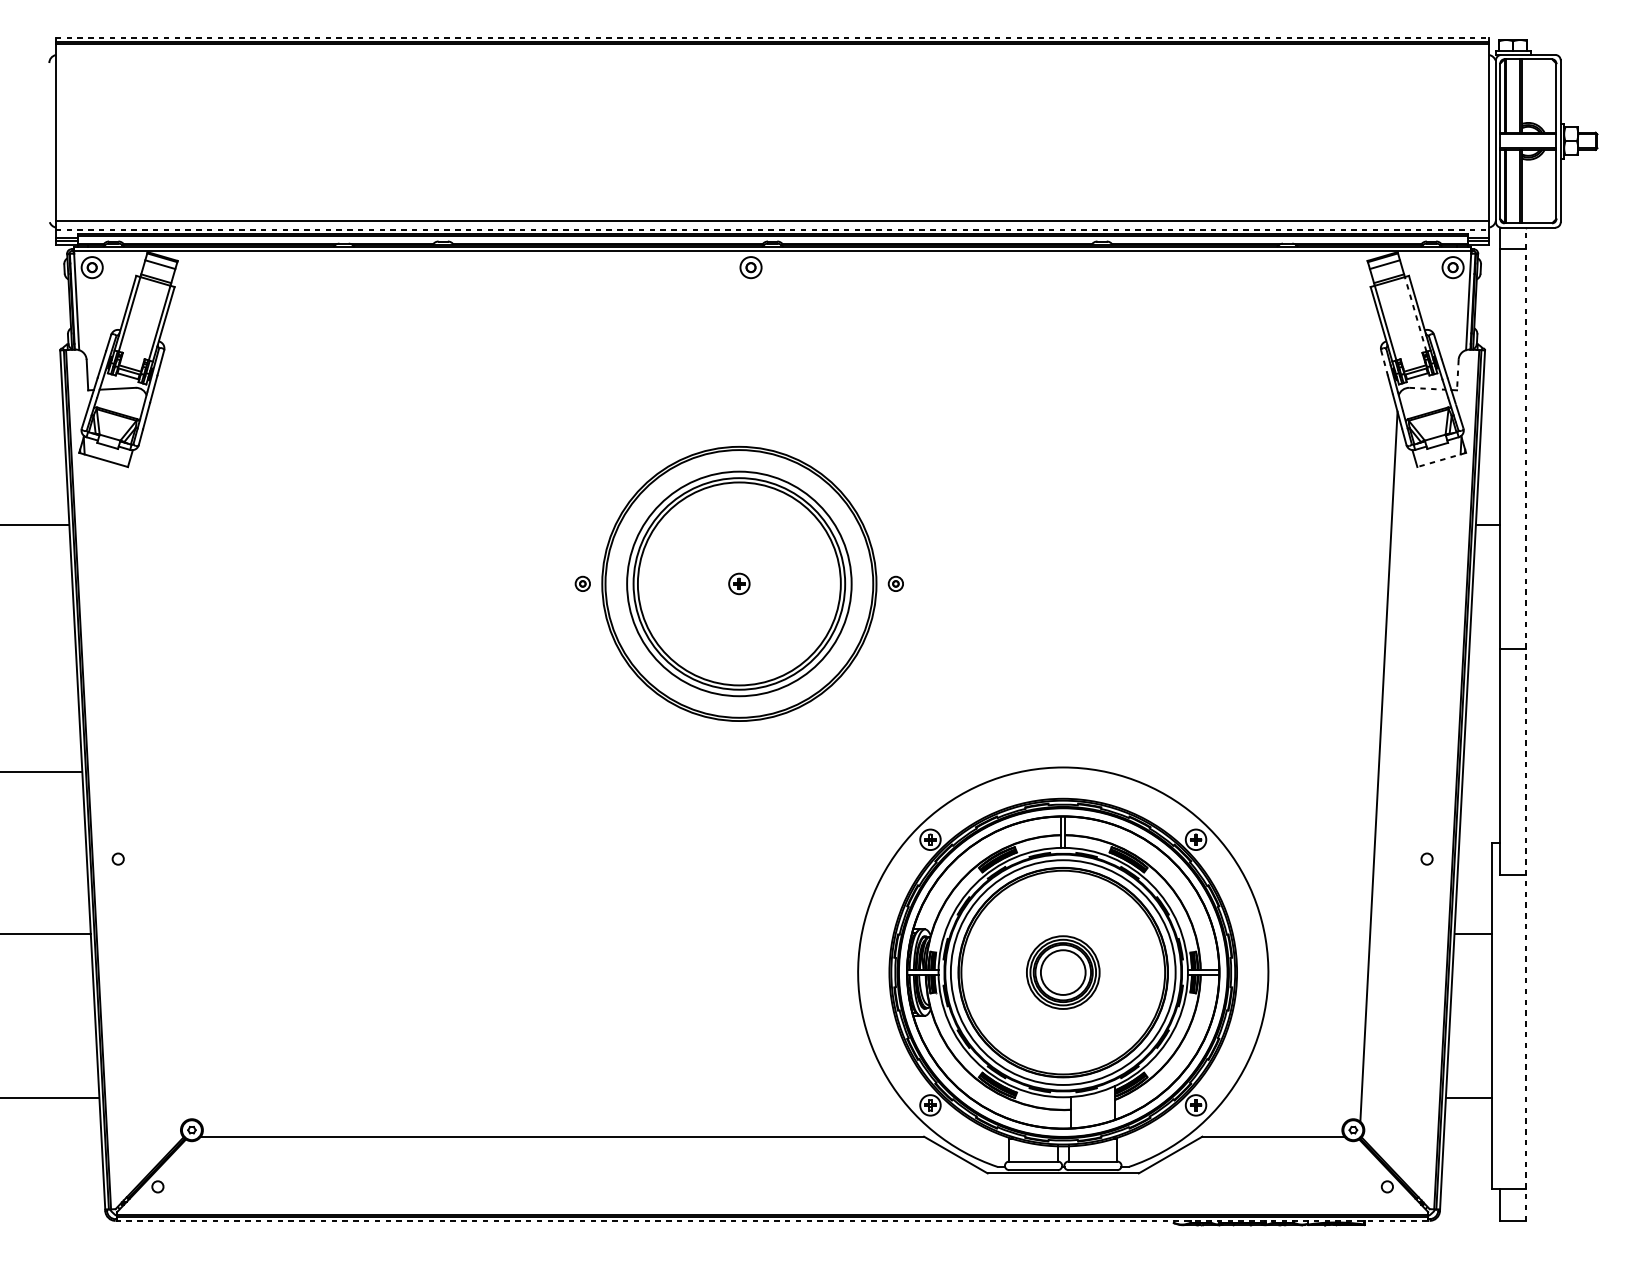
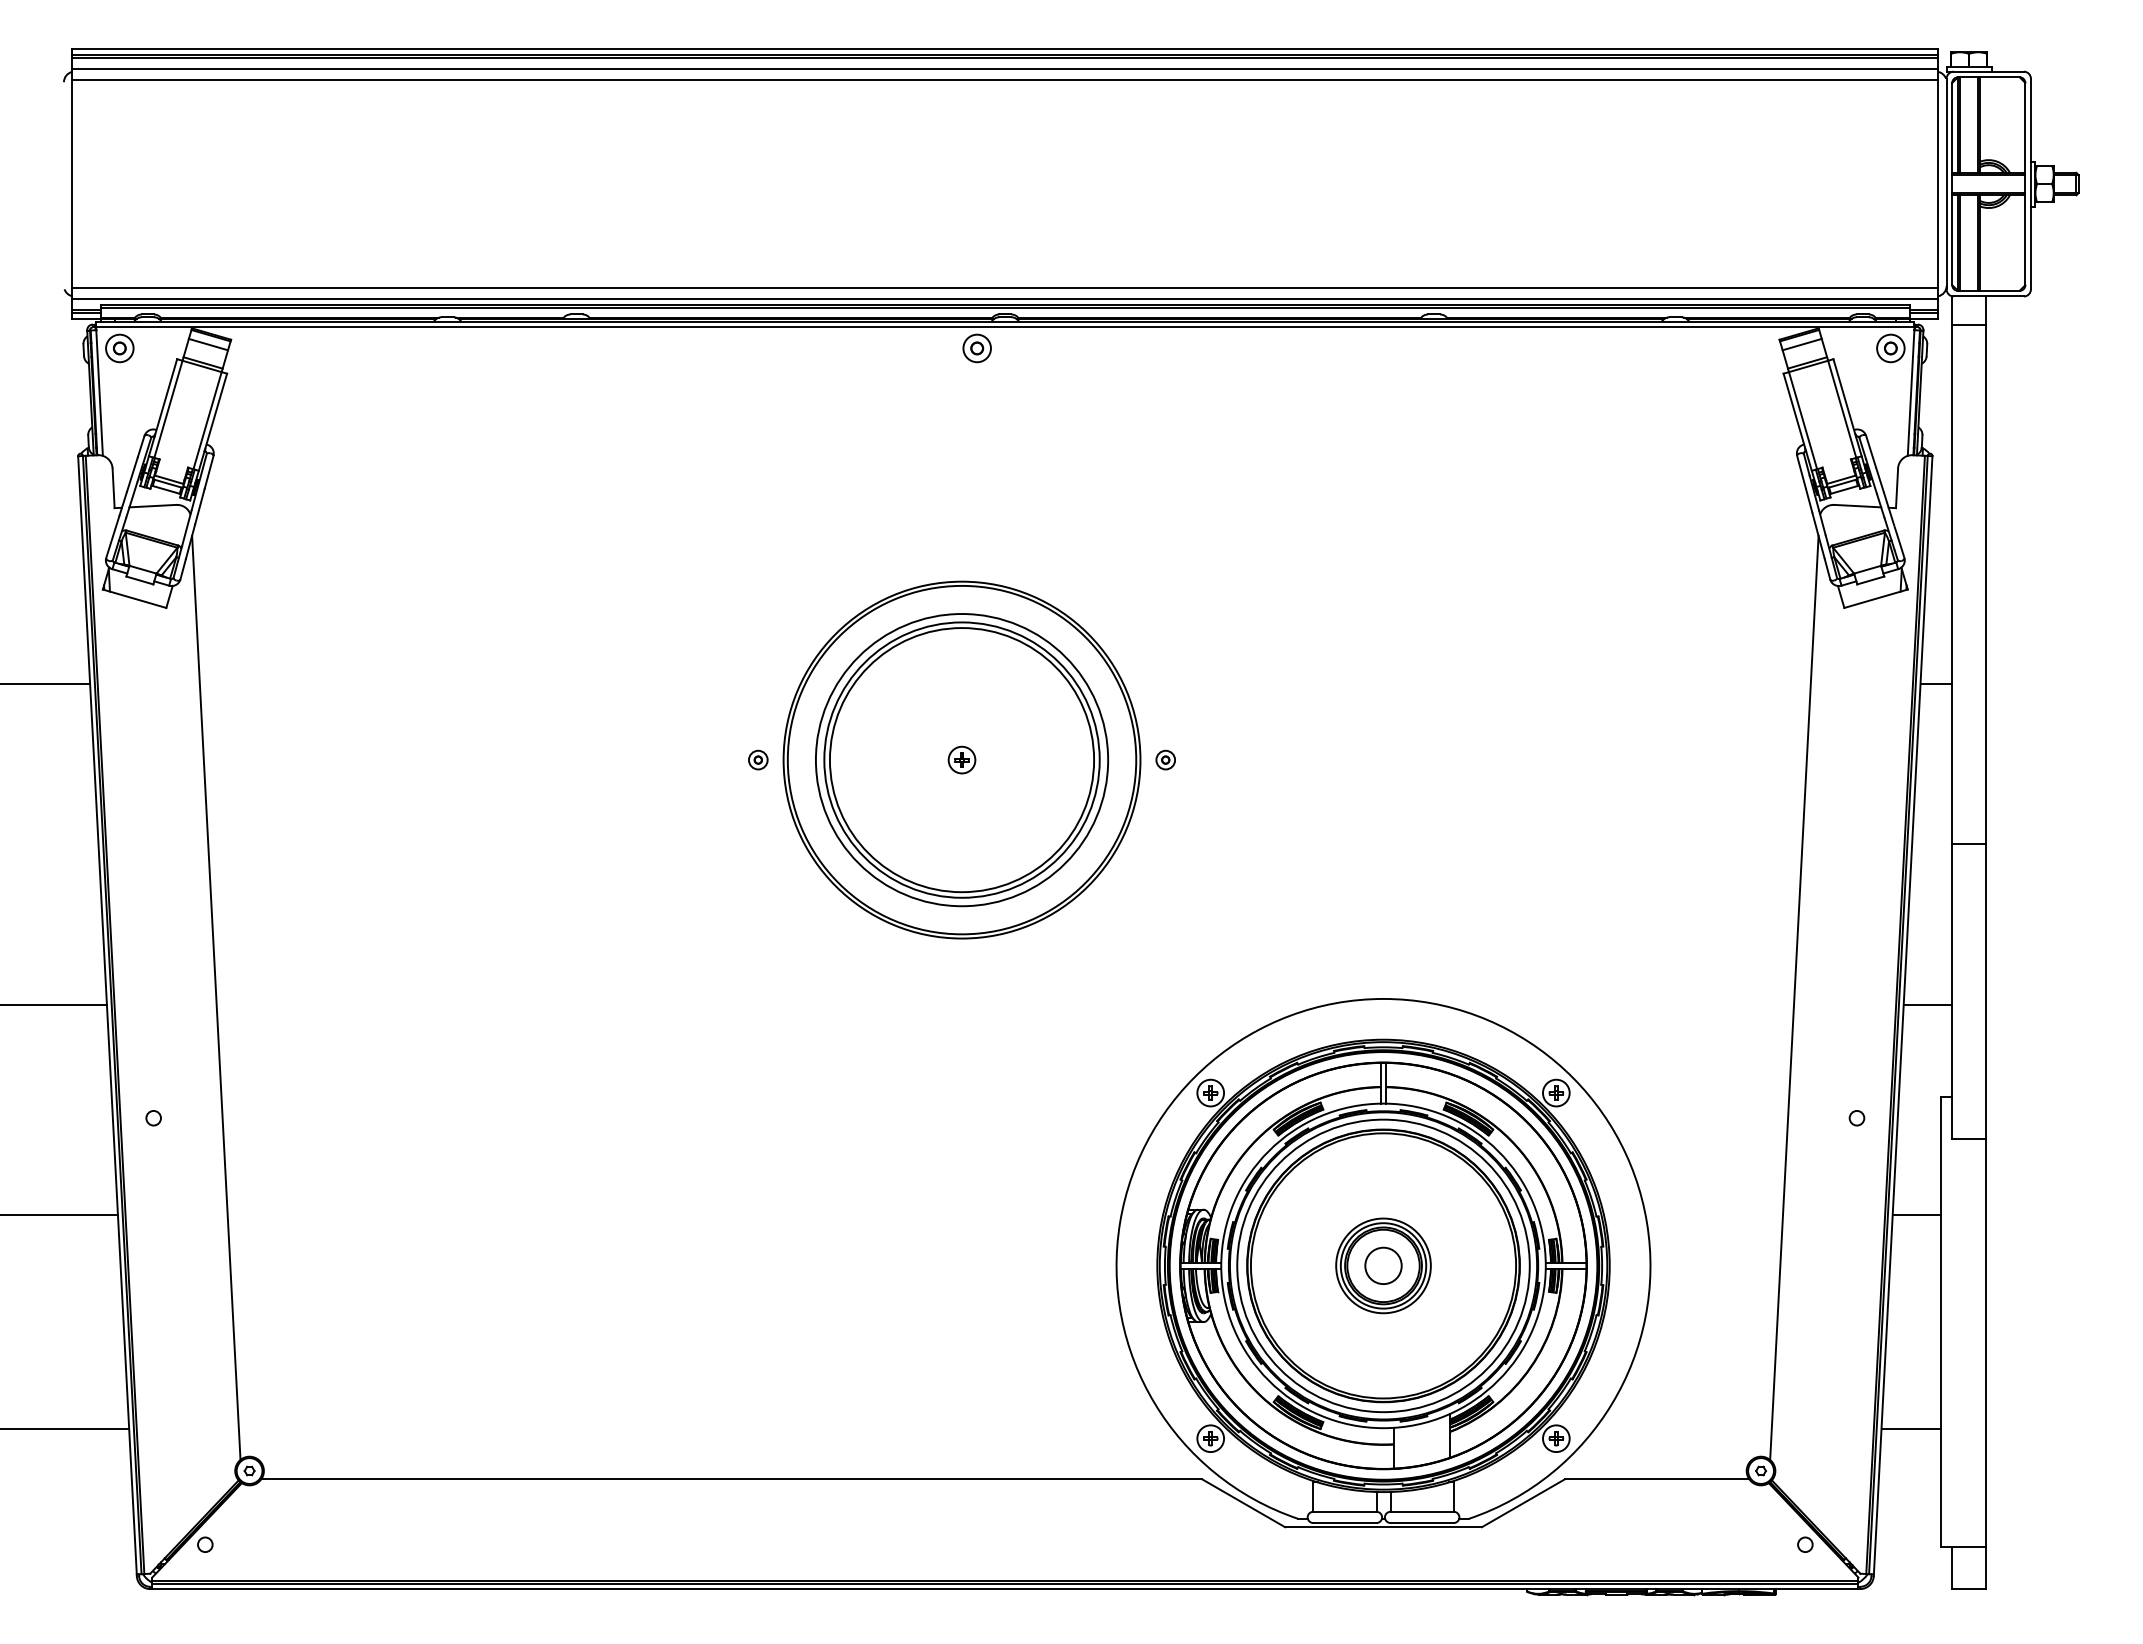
line: (772, 37) -> (1005, 49), dashed -> solid
line: (772, 52) -> (1005, 68), added
line: (772, 61) -> (1005, 80), added
line: (772, 230) -> (1005, 299), dashed -> solid
line: (1415, 314) -> (1842, 409), dashed -> solid
line: (1384, 362) -> (1801, 472), dashed -> solid
line: (1458, 375) -> (1897, 488), dashed -> solid
line: (1428, 389) -> (1858, 506), dashed -> solid
line: (1441, 459) -> (1875, 598), dashed -> solid
line: (1525, 724) -> (1985, 942), dashed -> solid
line: (166, 766) -> (216, 997), added
line: (1481, 772) -> (1927, 1005), added
circle: (1063, 972) -> (1383, 1265), size x0.62
line: (772, 1221) -> (1005, 1589), dashed -> solid

